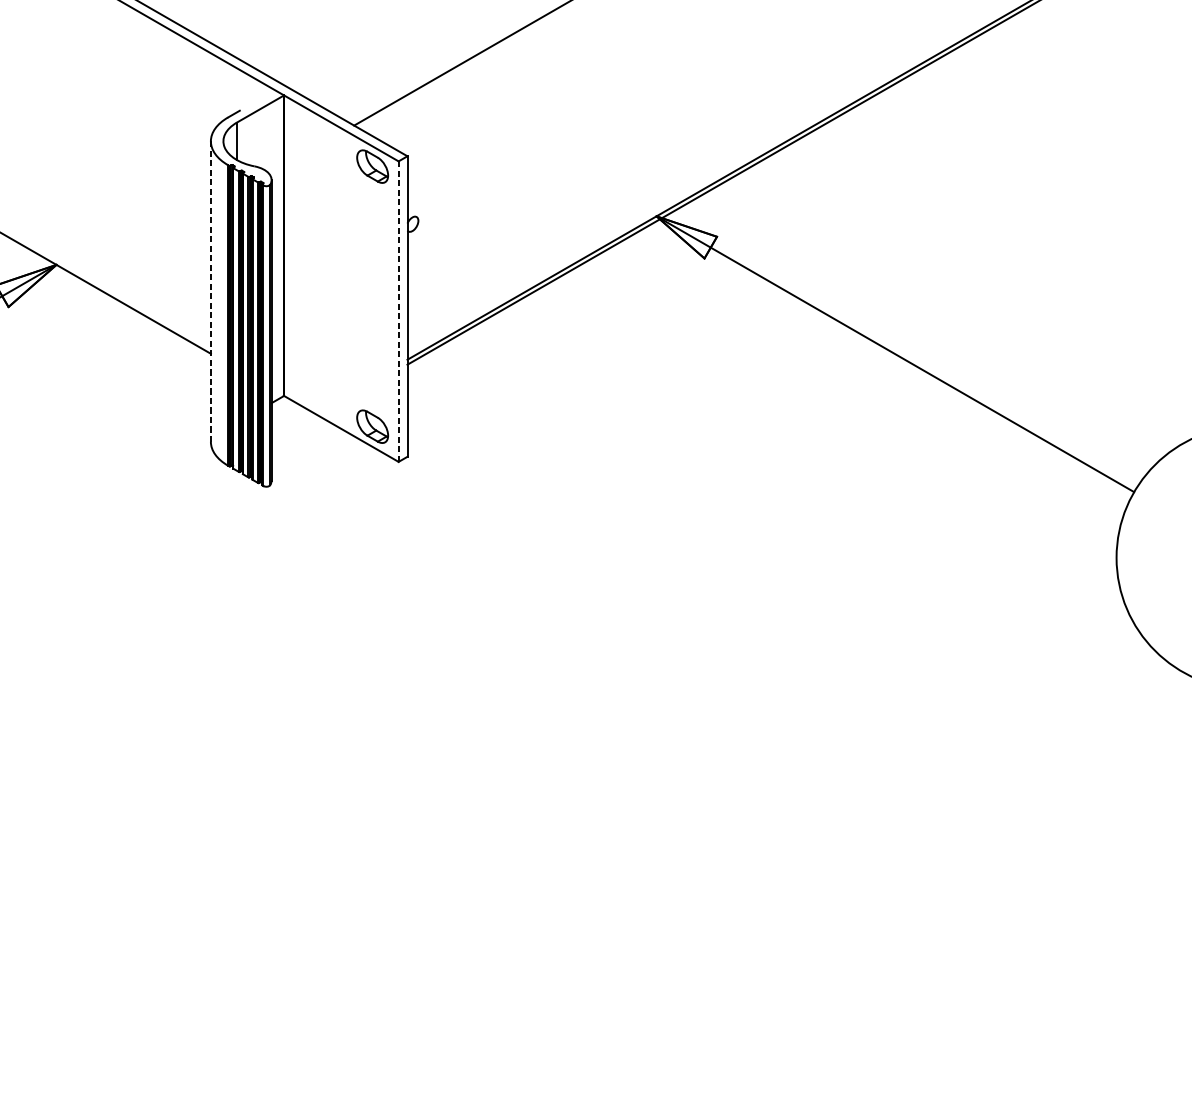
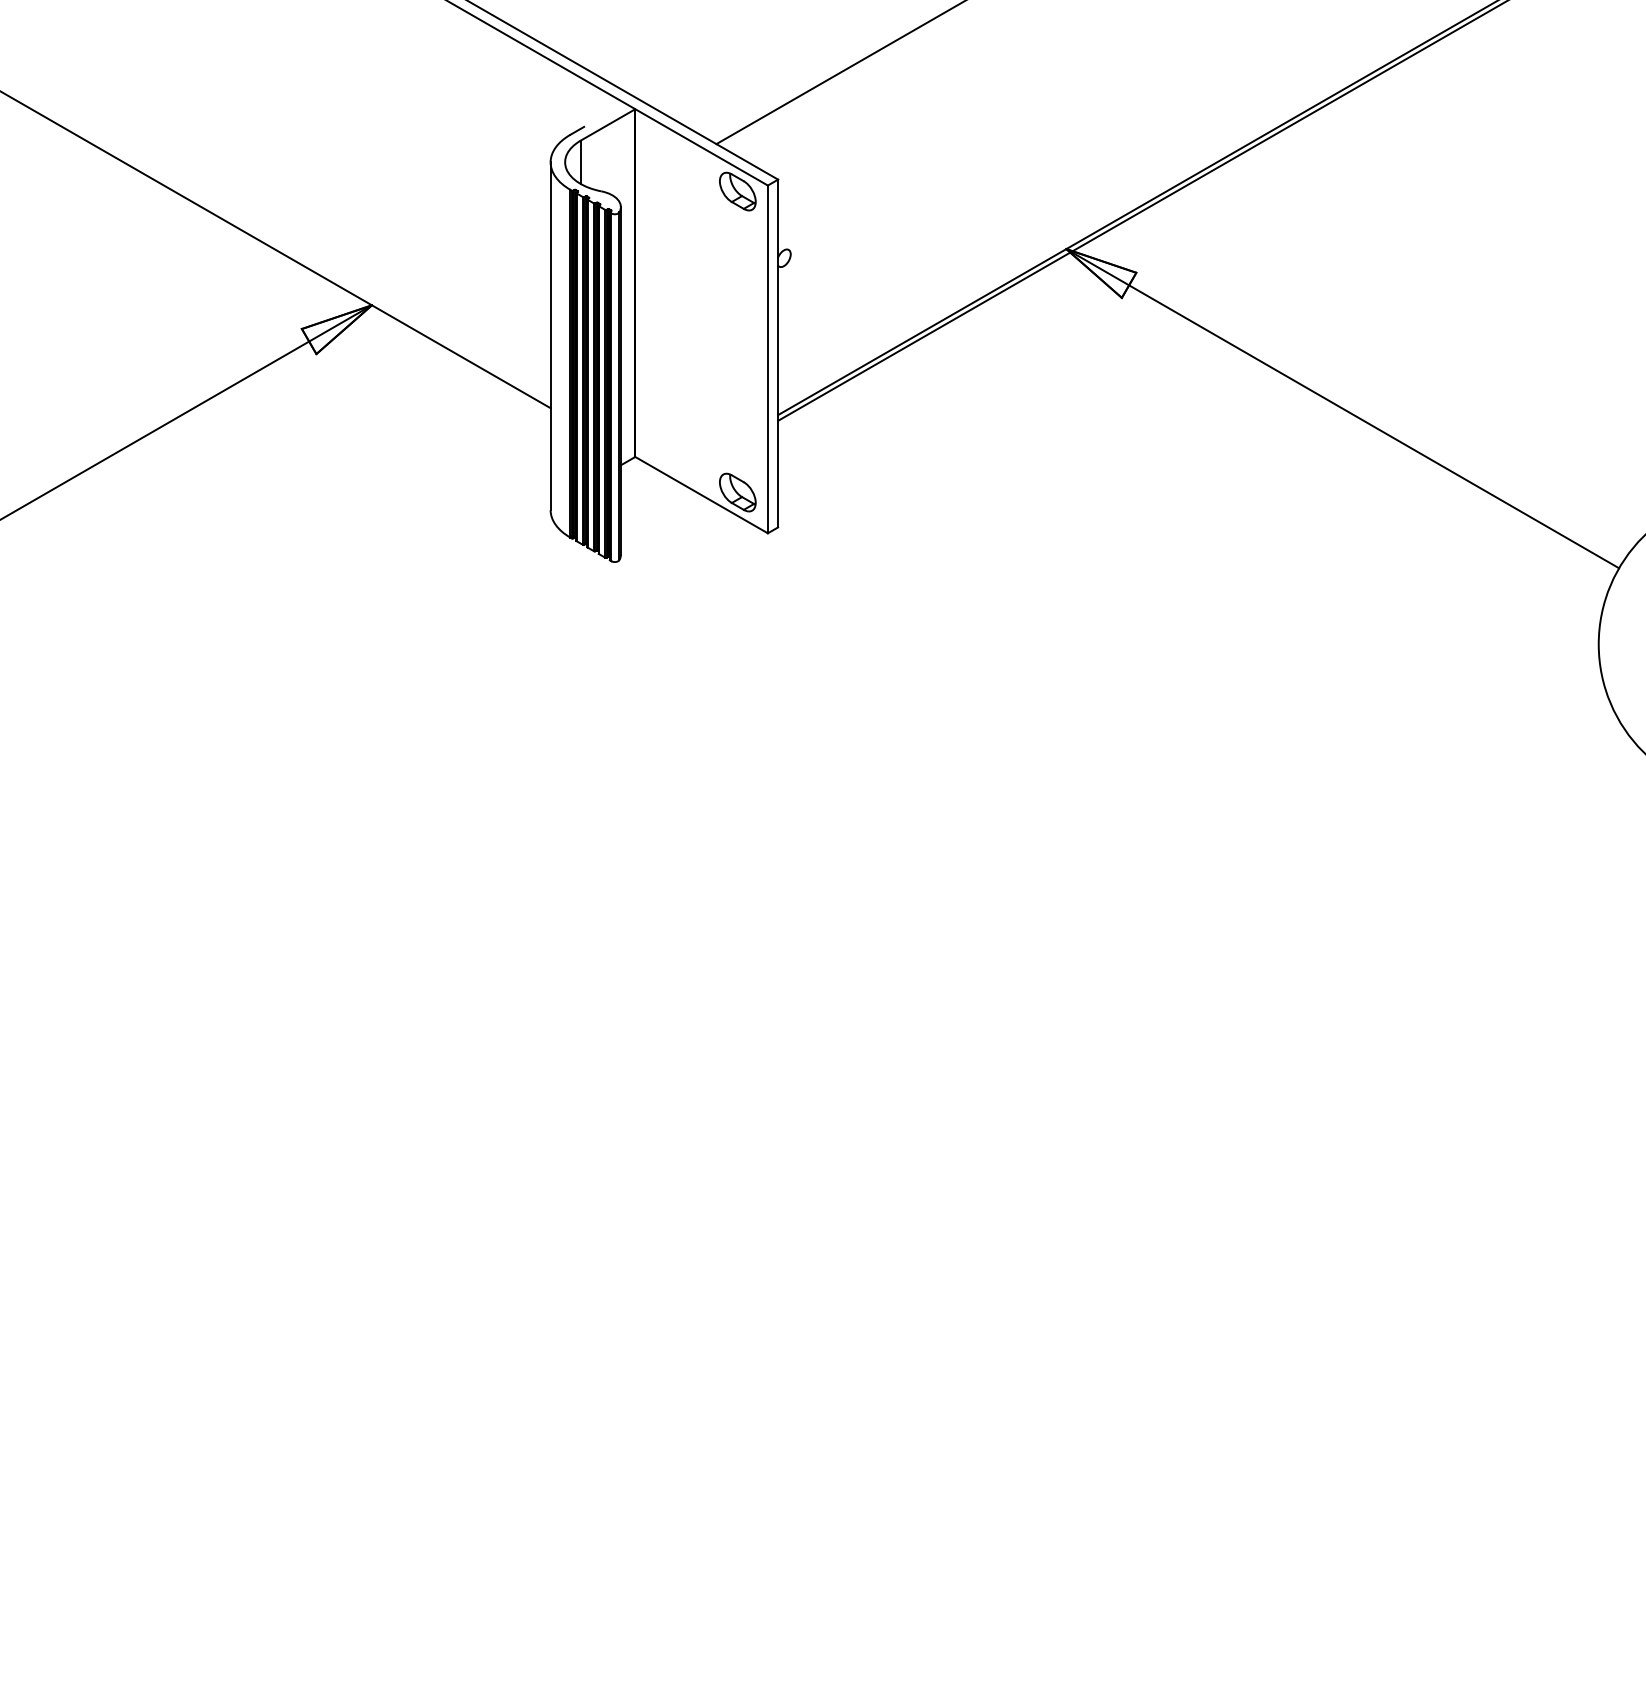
line: (210, 291) -> (550, 336), dashed -> solid
line: (398, 311) -> (767, 359), dashed -> solid

